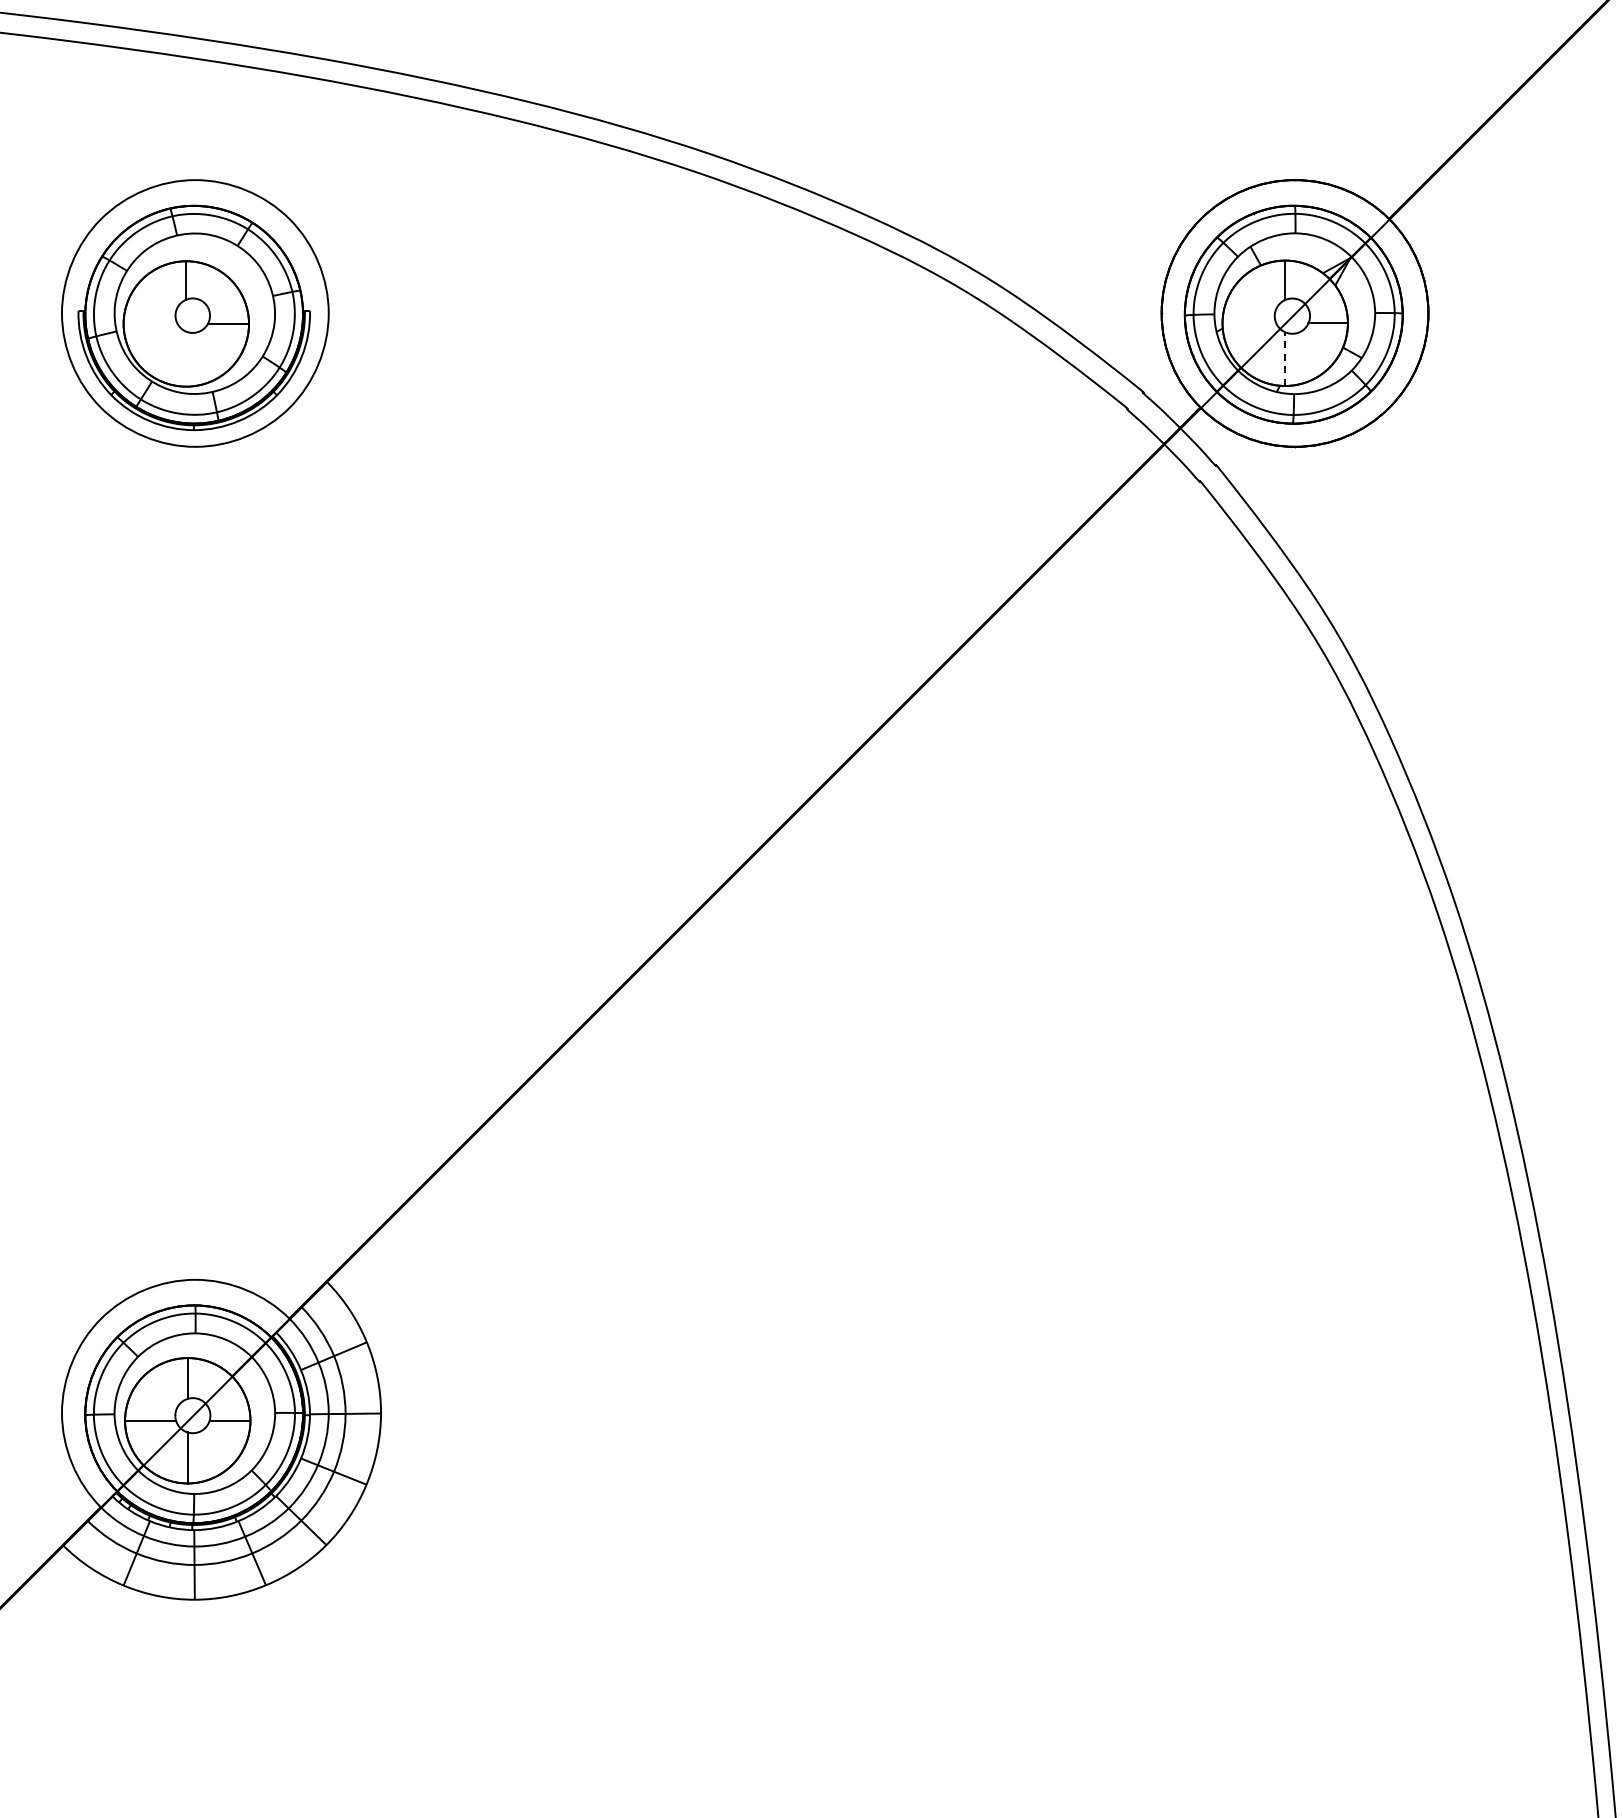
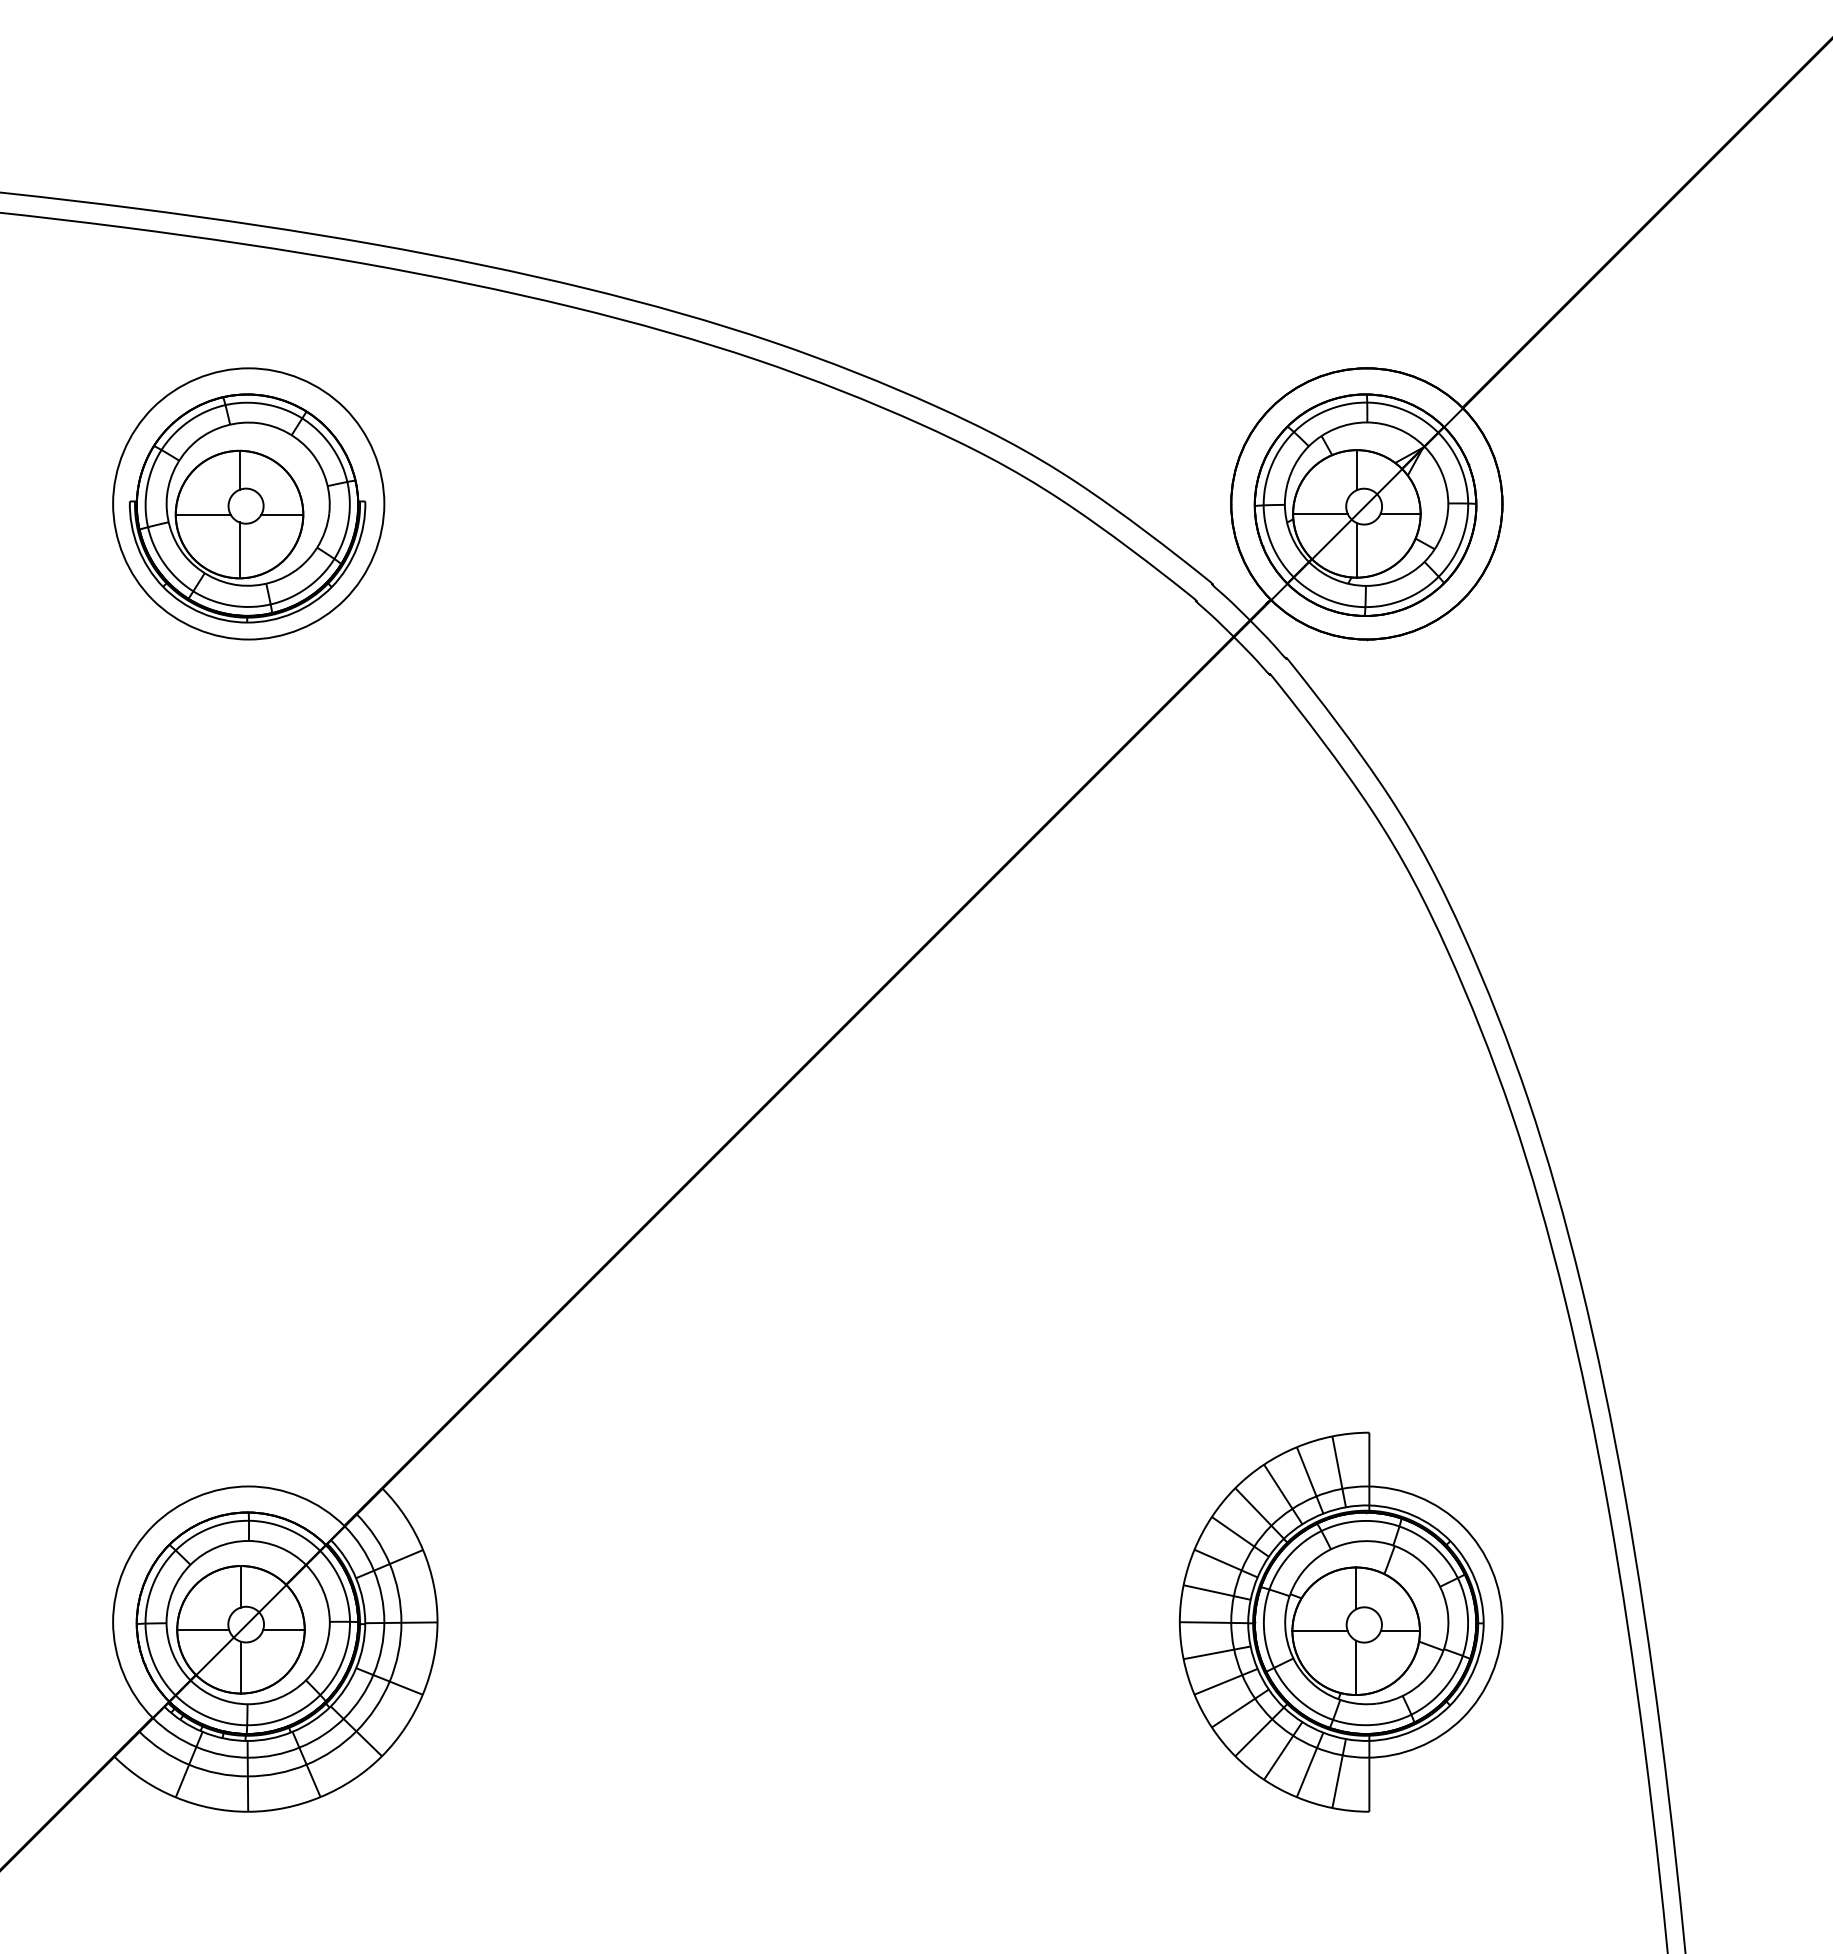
line: (1249, 322) -> (1320, 513), added
line: (149, 323) -> (202, 514), added
line: (1284, 358) -> (1356, 549), dashed -> solid
line: (186, 359) -> (239, 550), added
part: (1269, 1412) -> (1340, 1621), added

